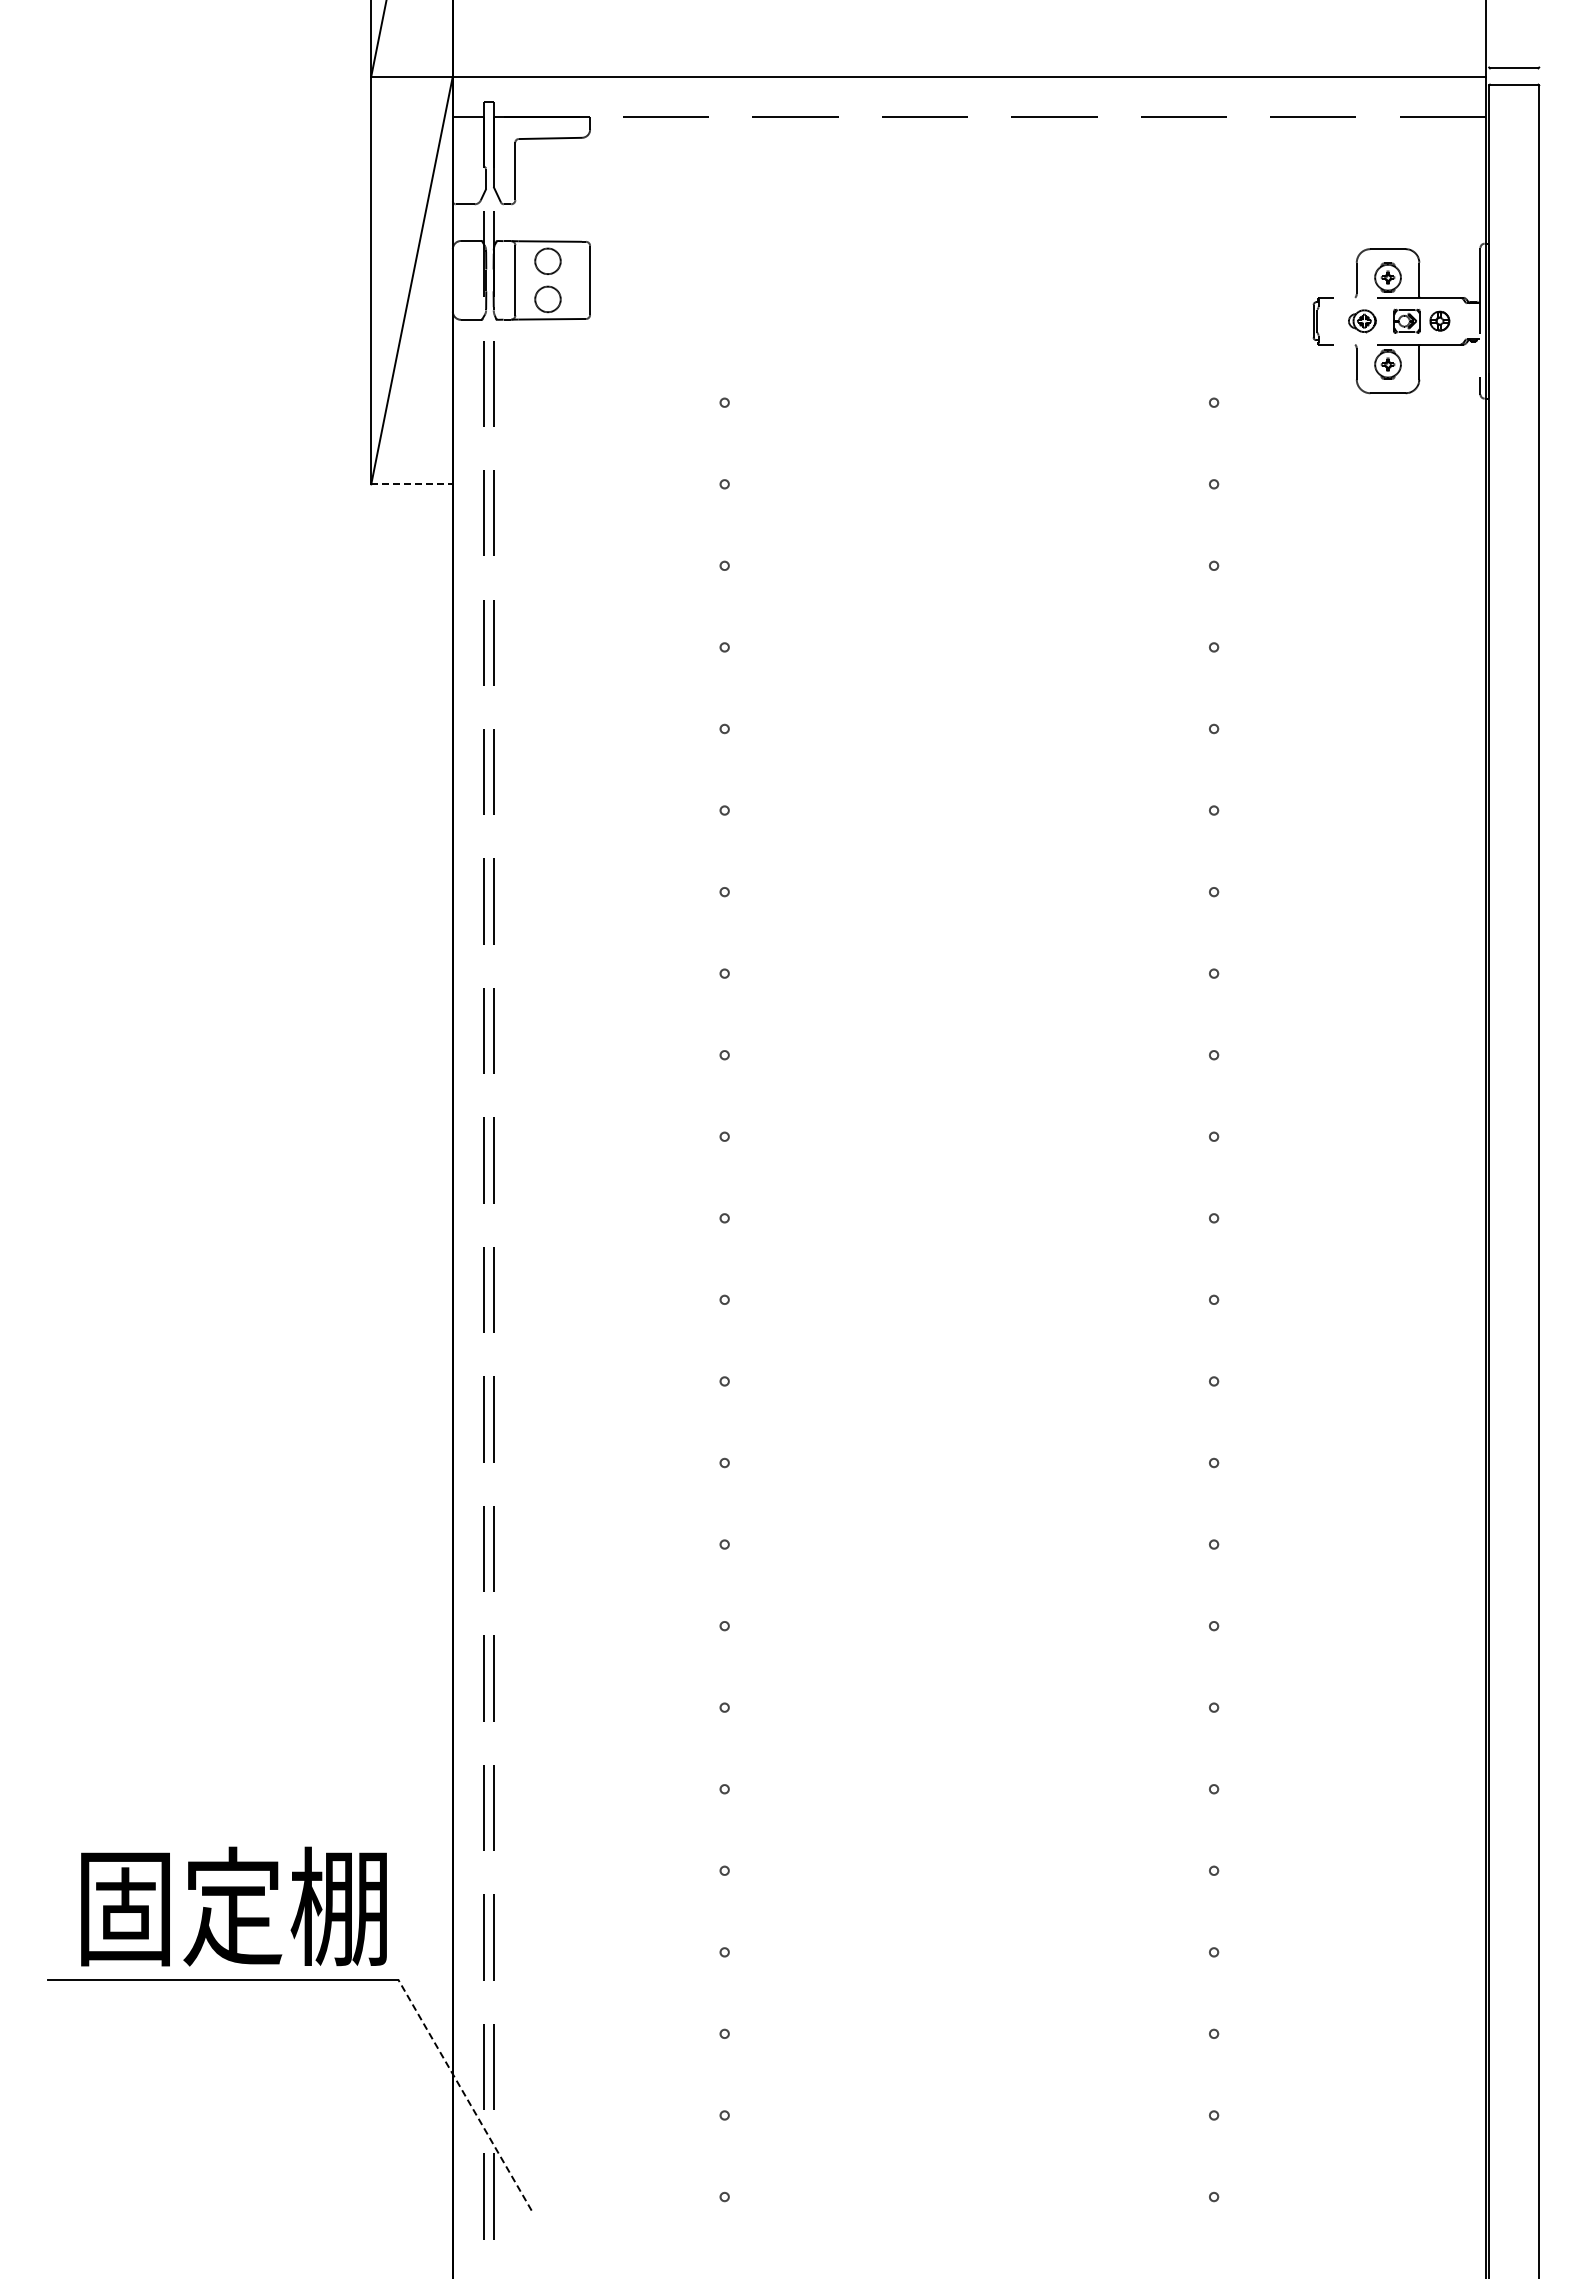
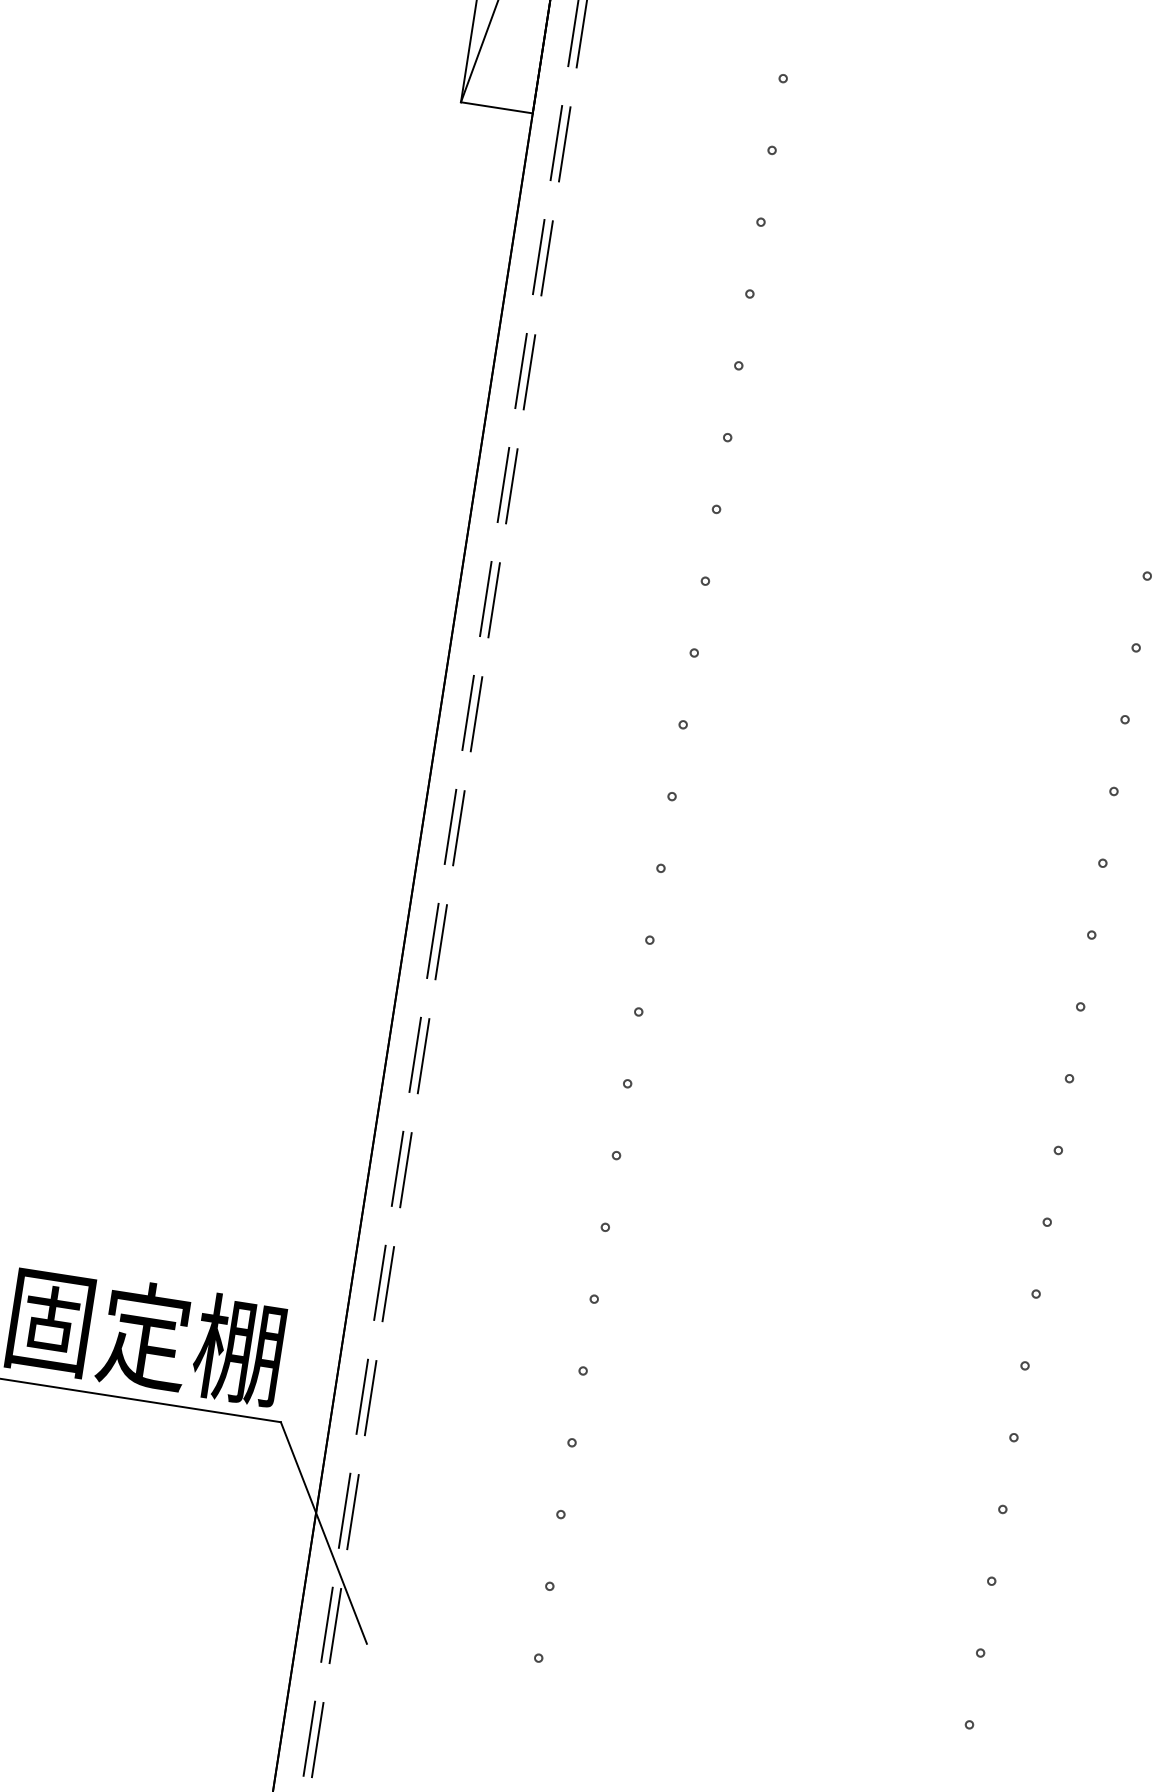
line: (412, 484) -> (497, 108), dashed -> solid
line: (464, 2094) -> (323, 1532), dashed -> solid

